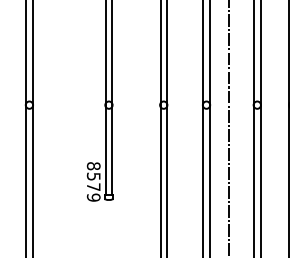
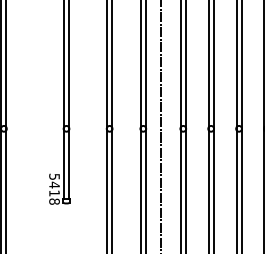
text: (93, 180) -> (54, 188), 8579 -> 5418

